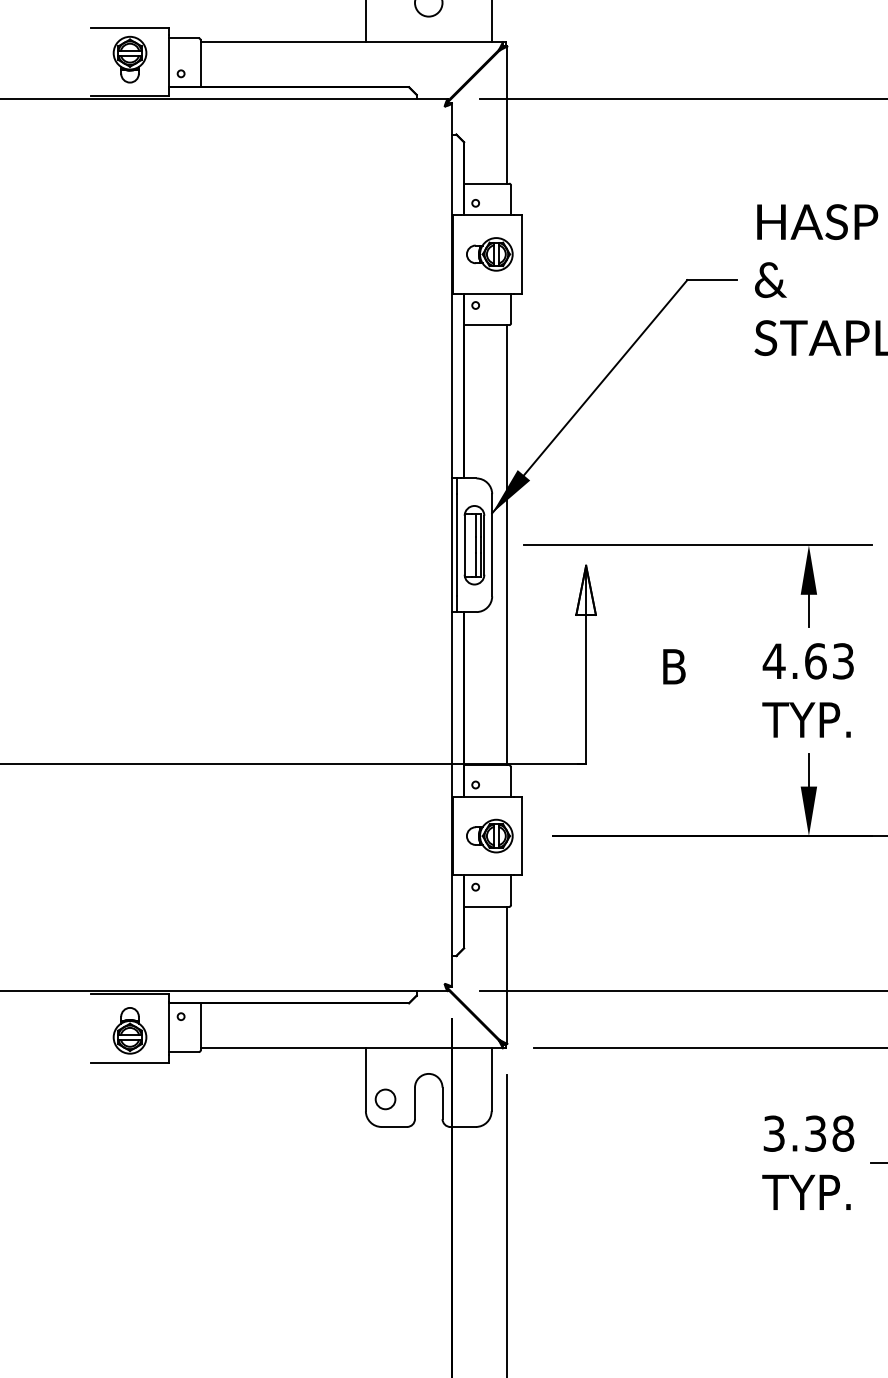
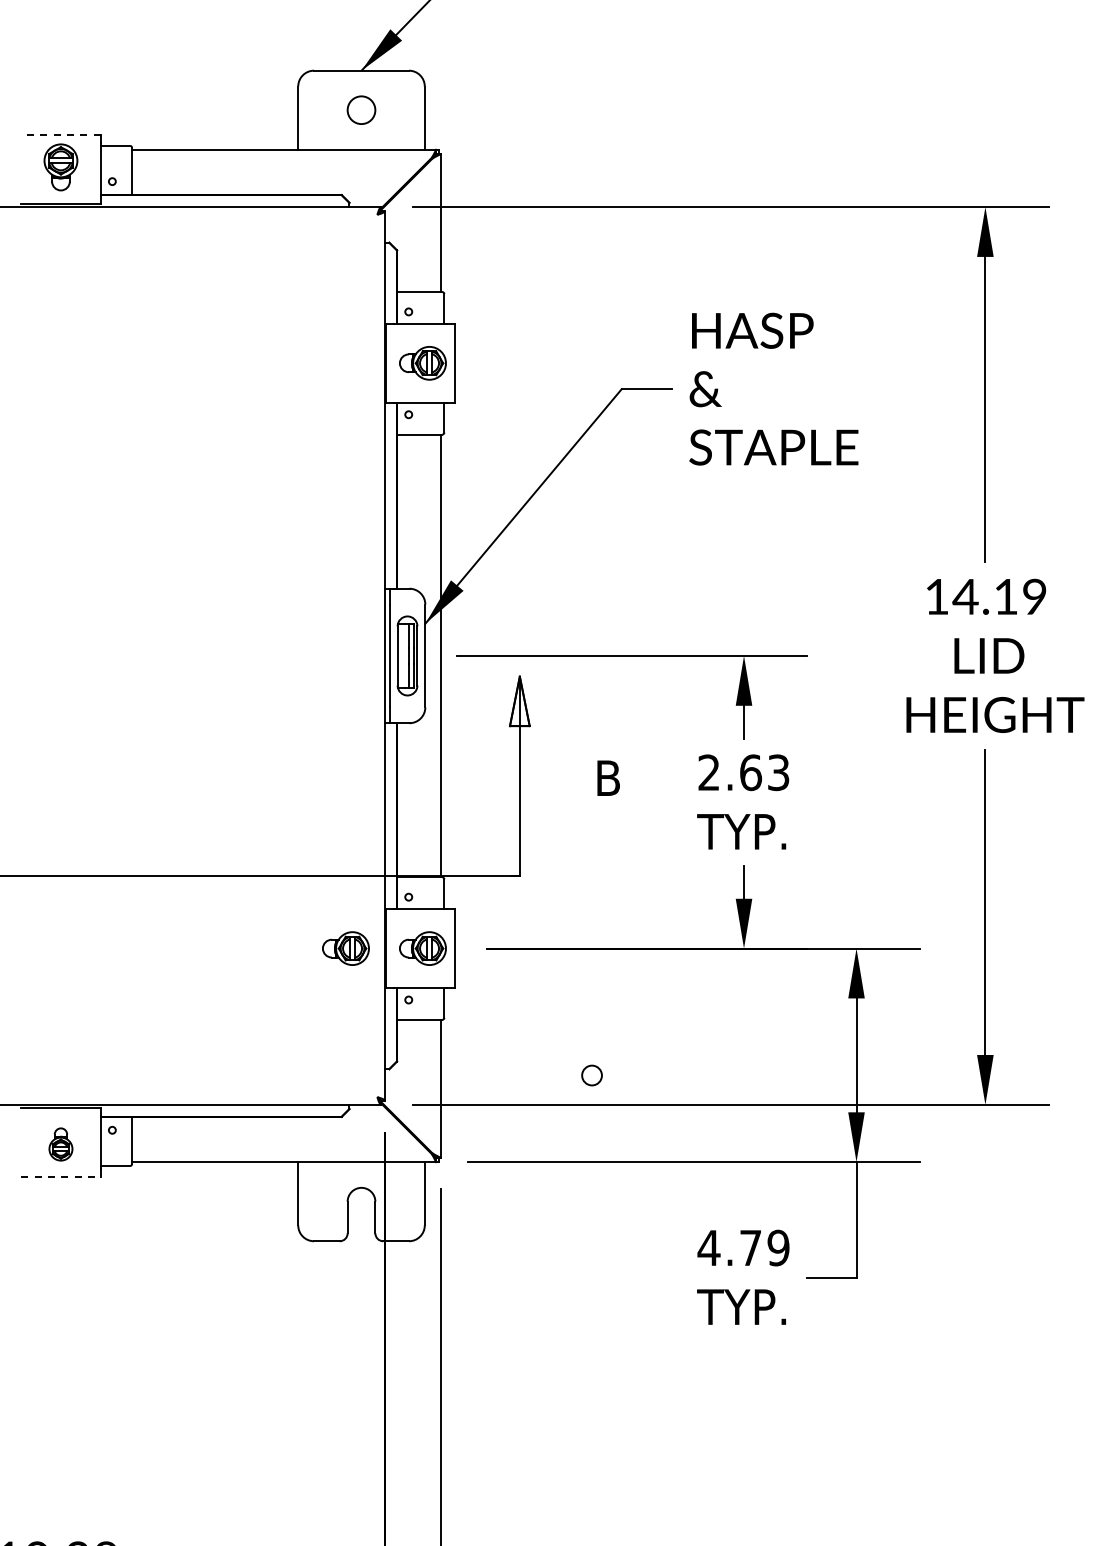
line: (129, 27) -> (60, 135), solid -> dashed
text: (773, 661) -> (708, 772), 4.63 -> 2.63
part: (412, 836) -> (345, 948), added
part: (129, 1030) -> (60, 1144), size x0.7
line: (129, 1062) -> (60, 1176), solid -> dashed
circle: (385, 1099) -> (591, 1075), moved
text: (808, 1133) -> (743, 1247), 3.38 -> 4.79

